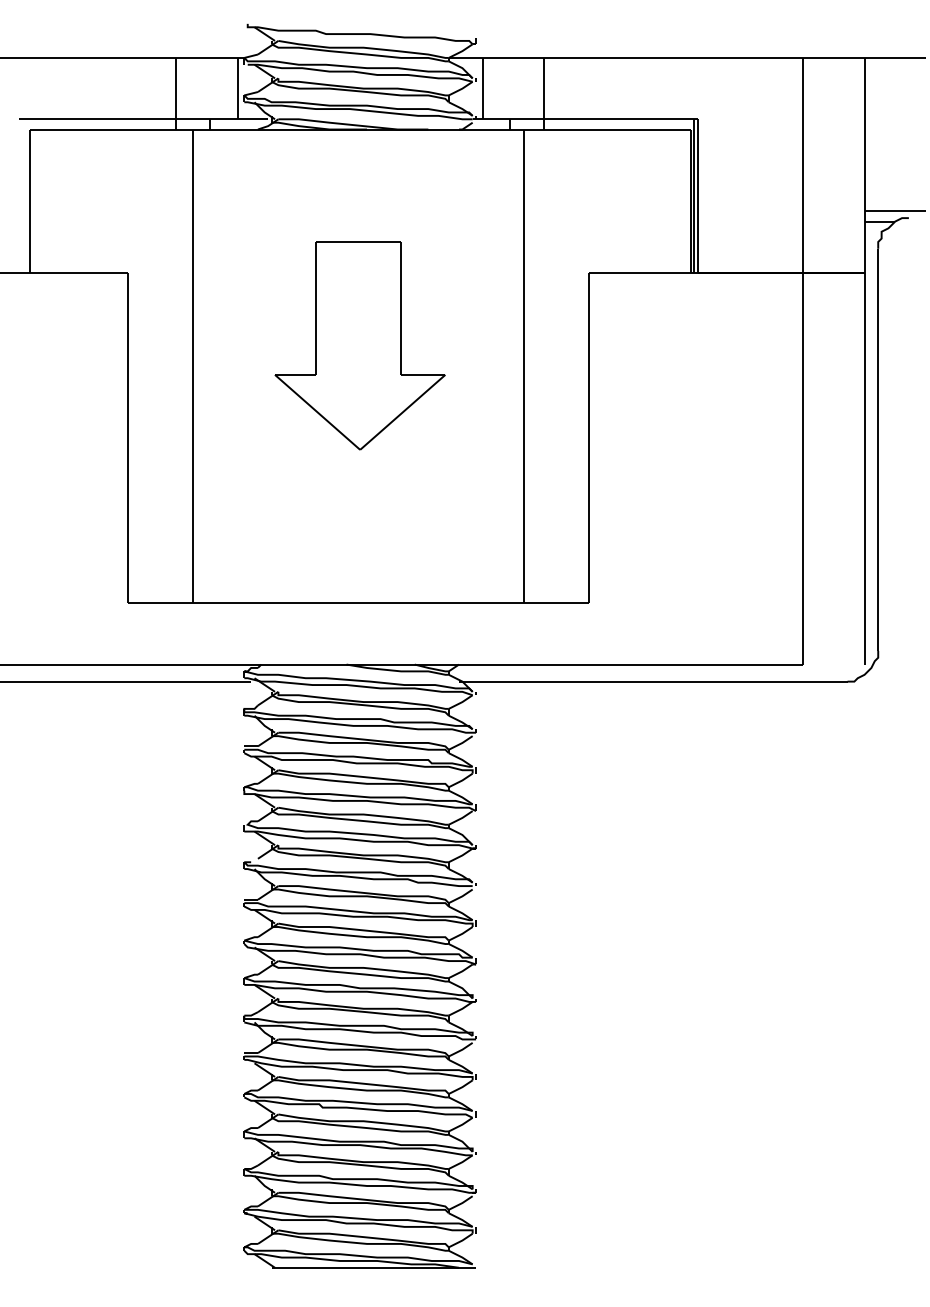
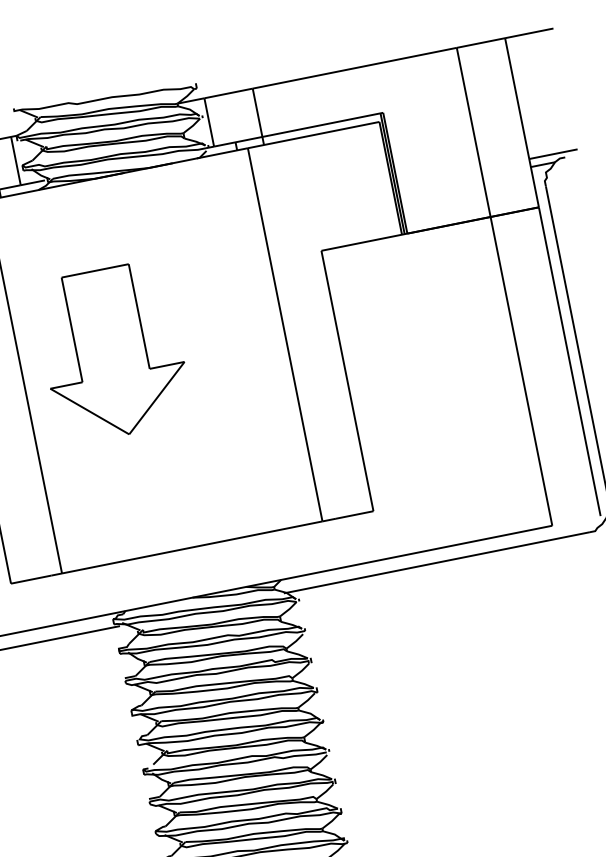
part: (359, 345) -> (112, 352), moved

